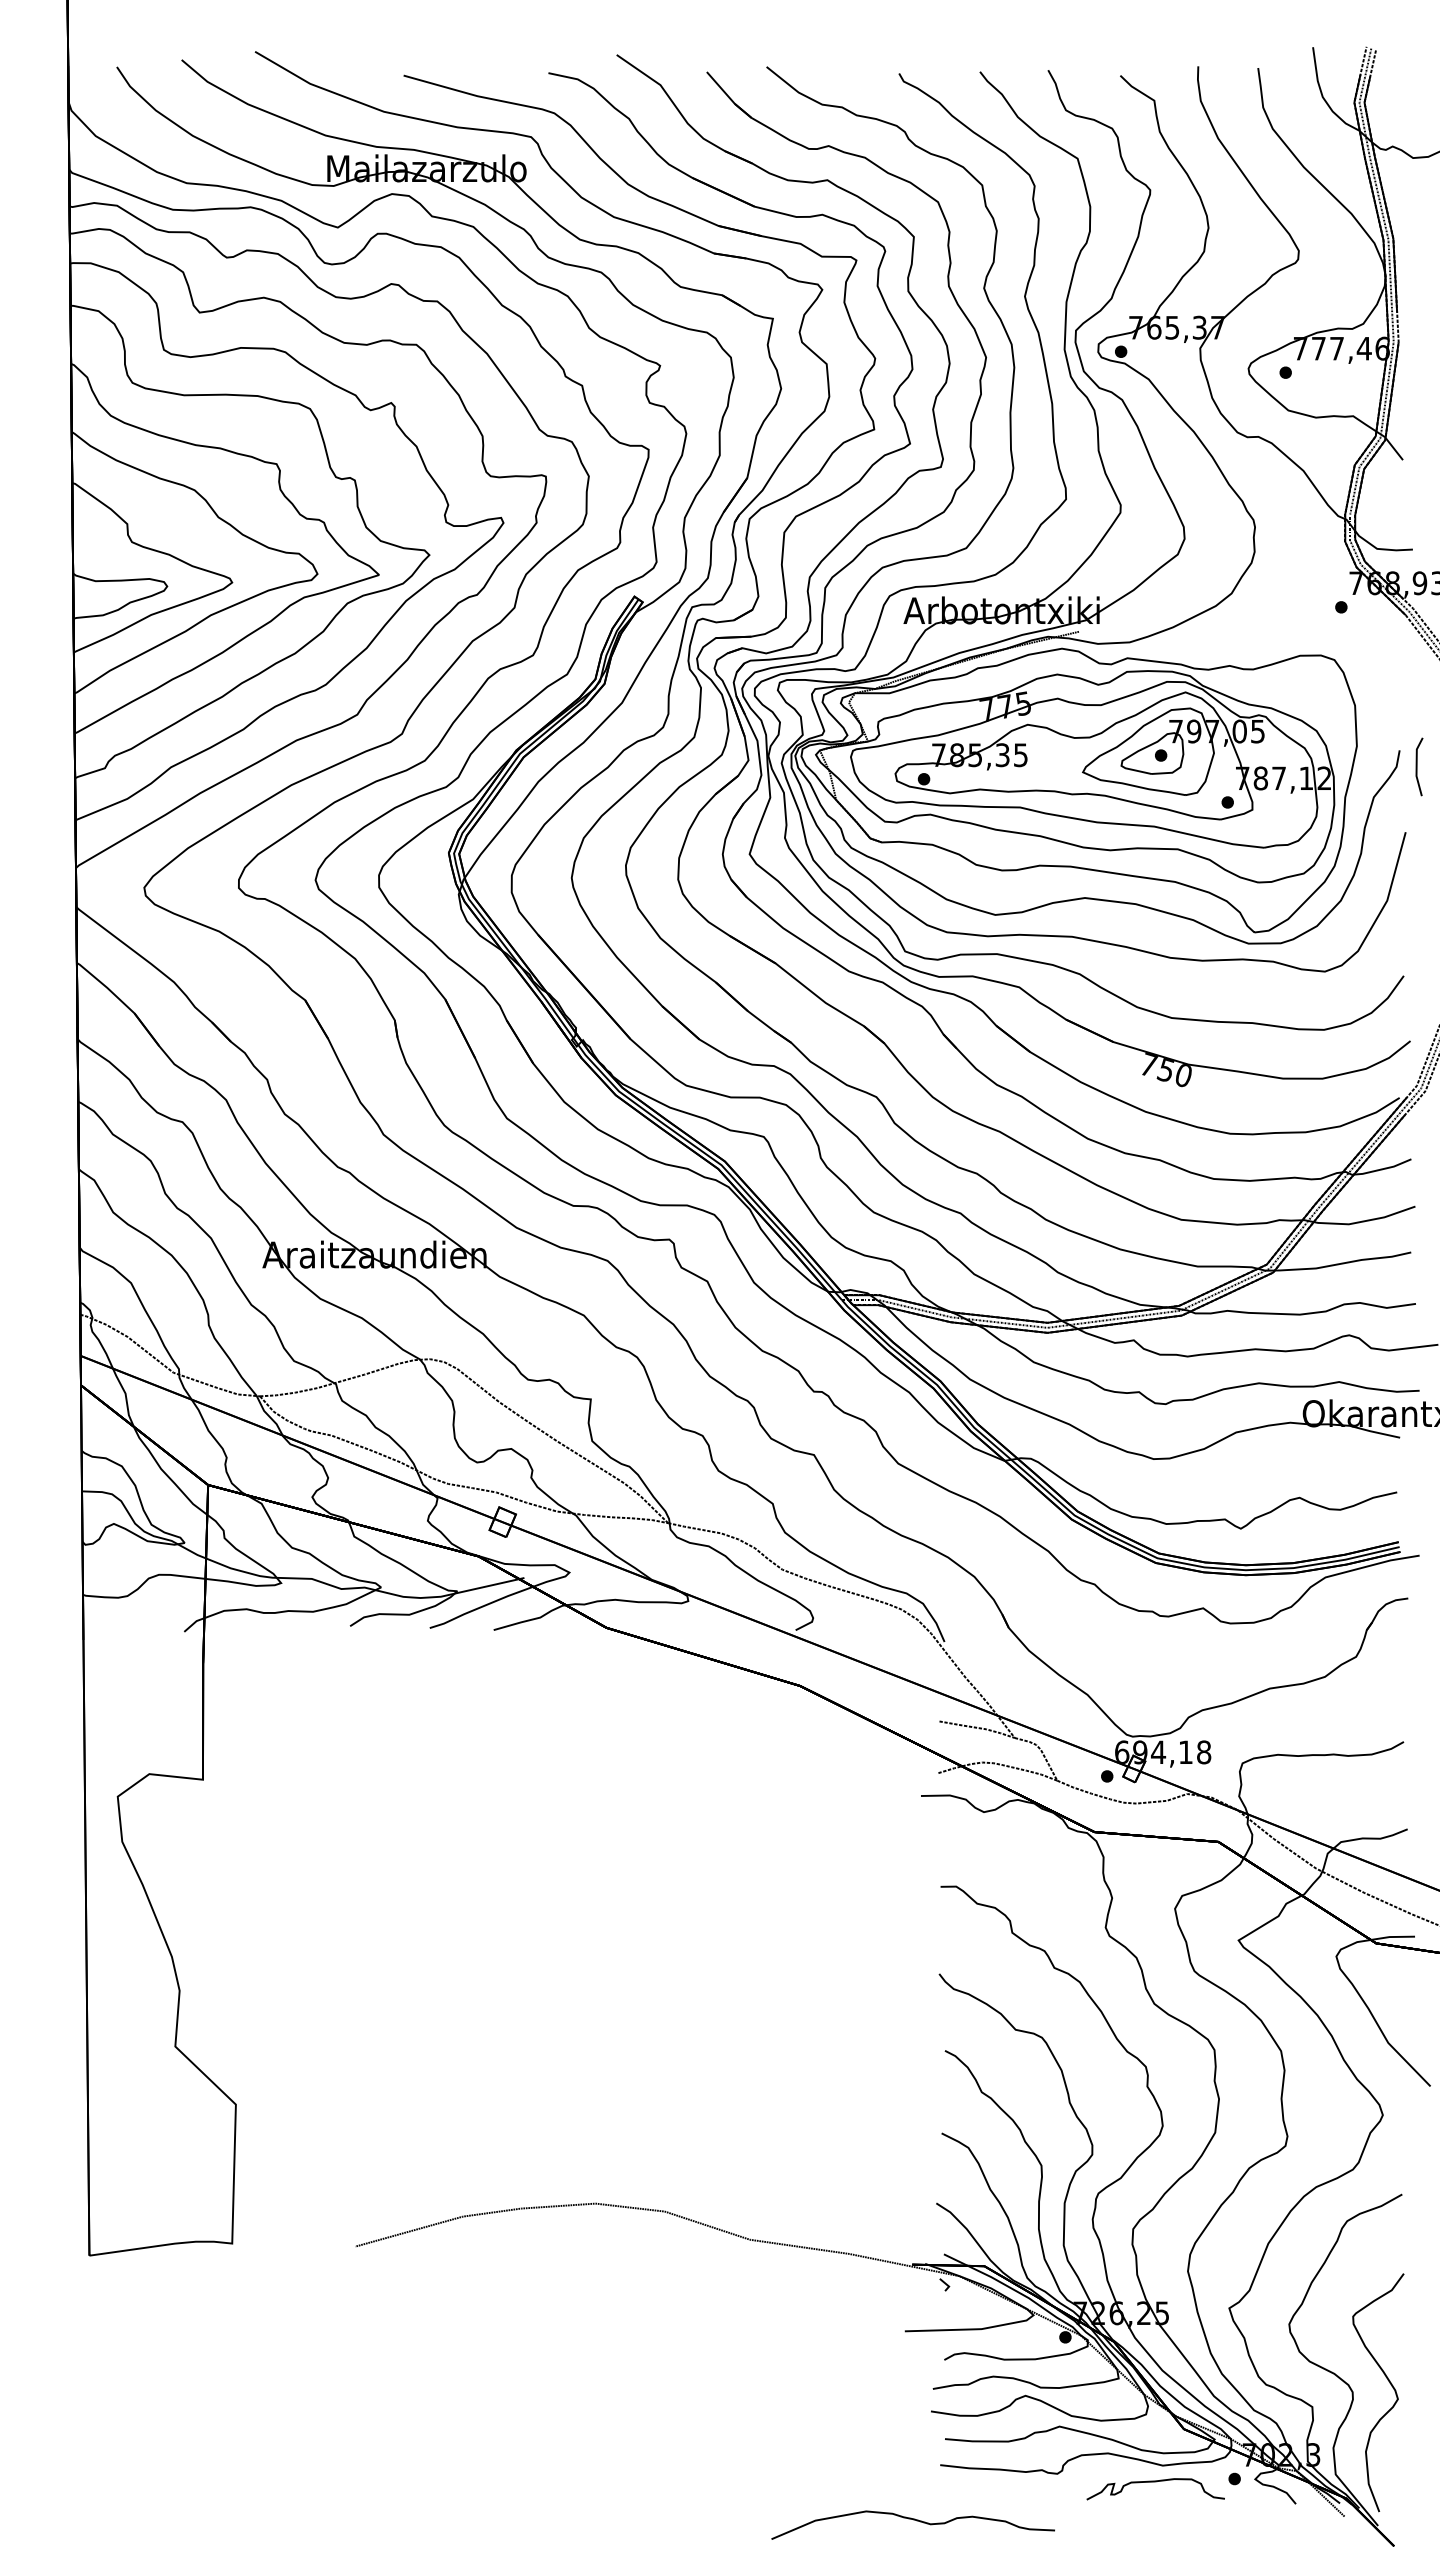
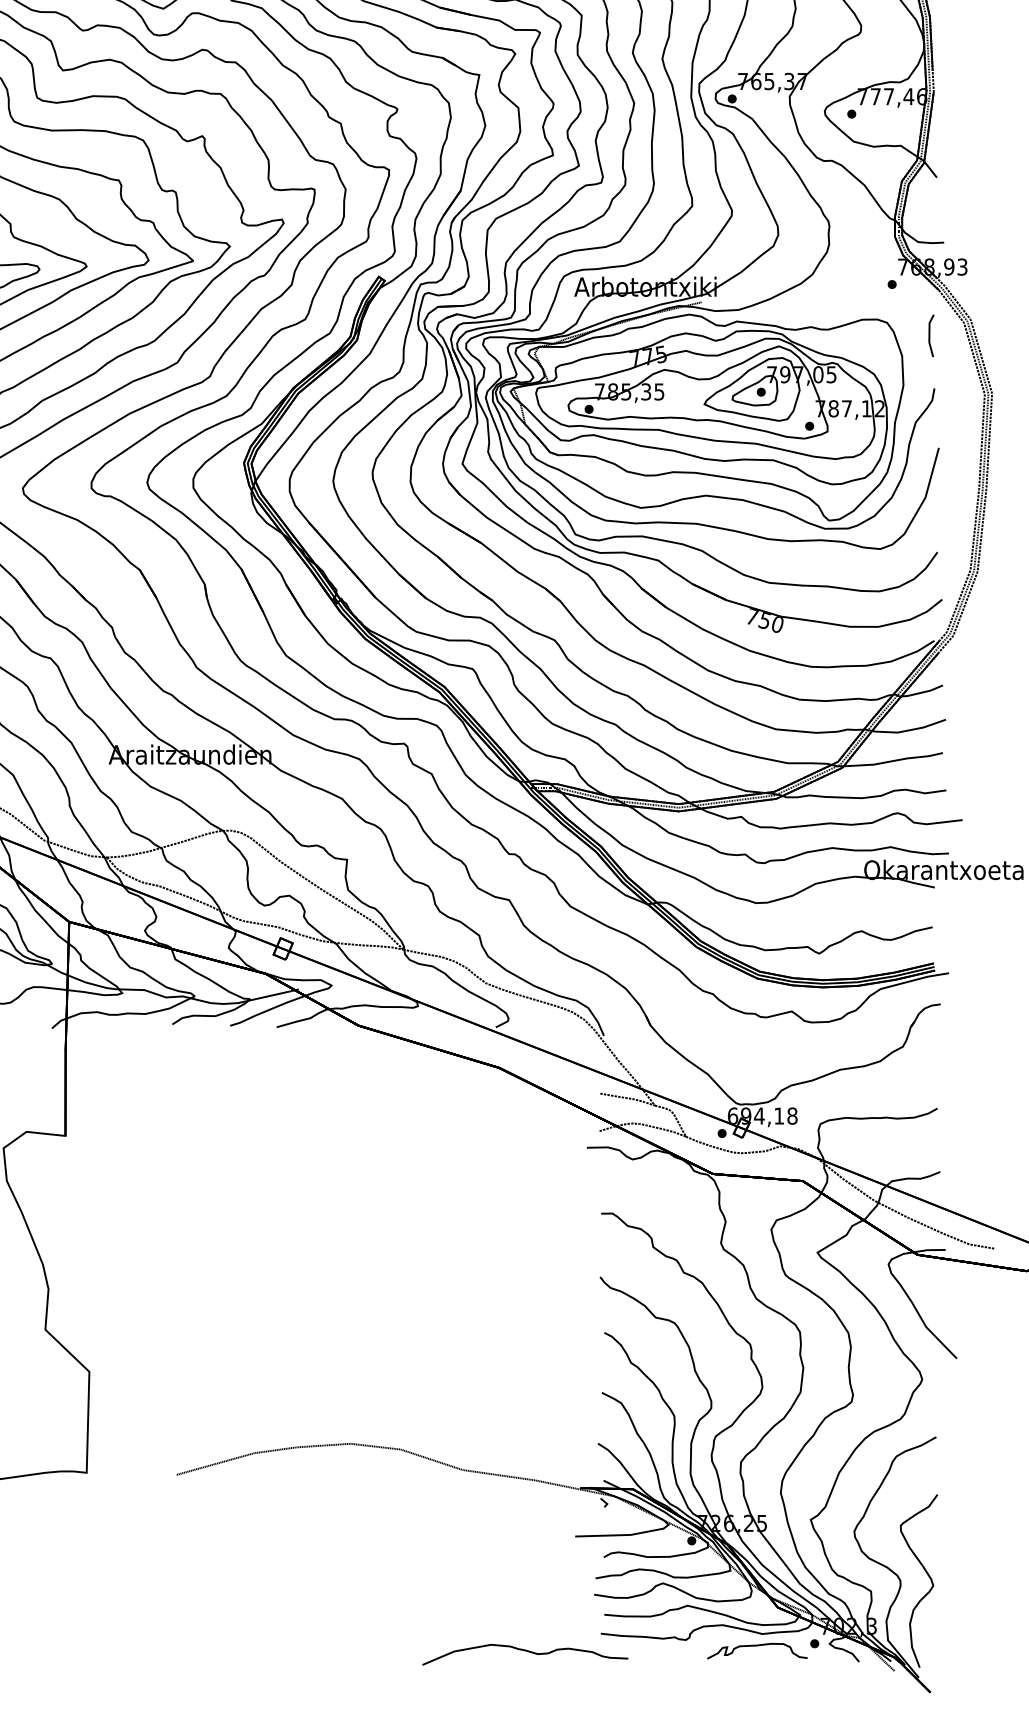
line: (1417, 766) -> (930, 335), moved
curve: (913, 2520) -> (525, 1651), moved

